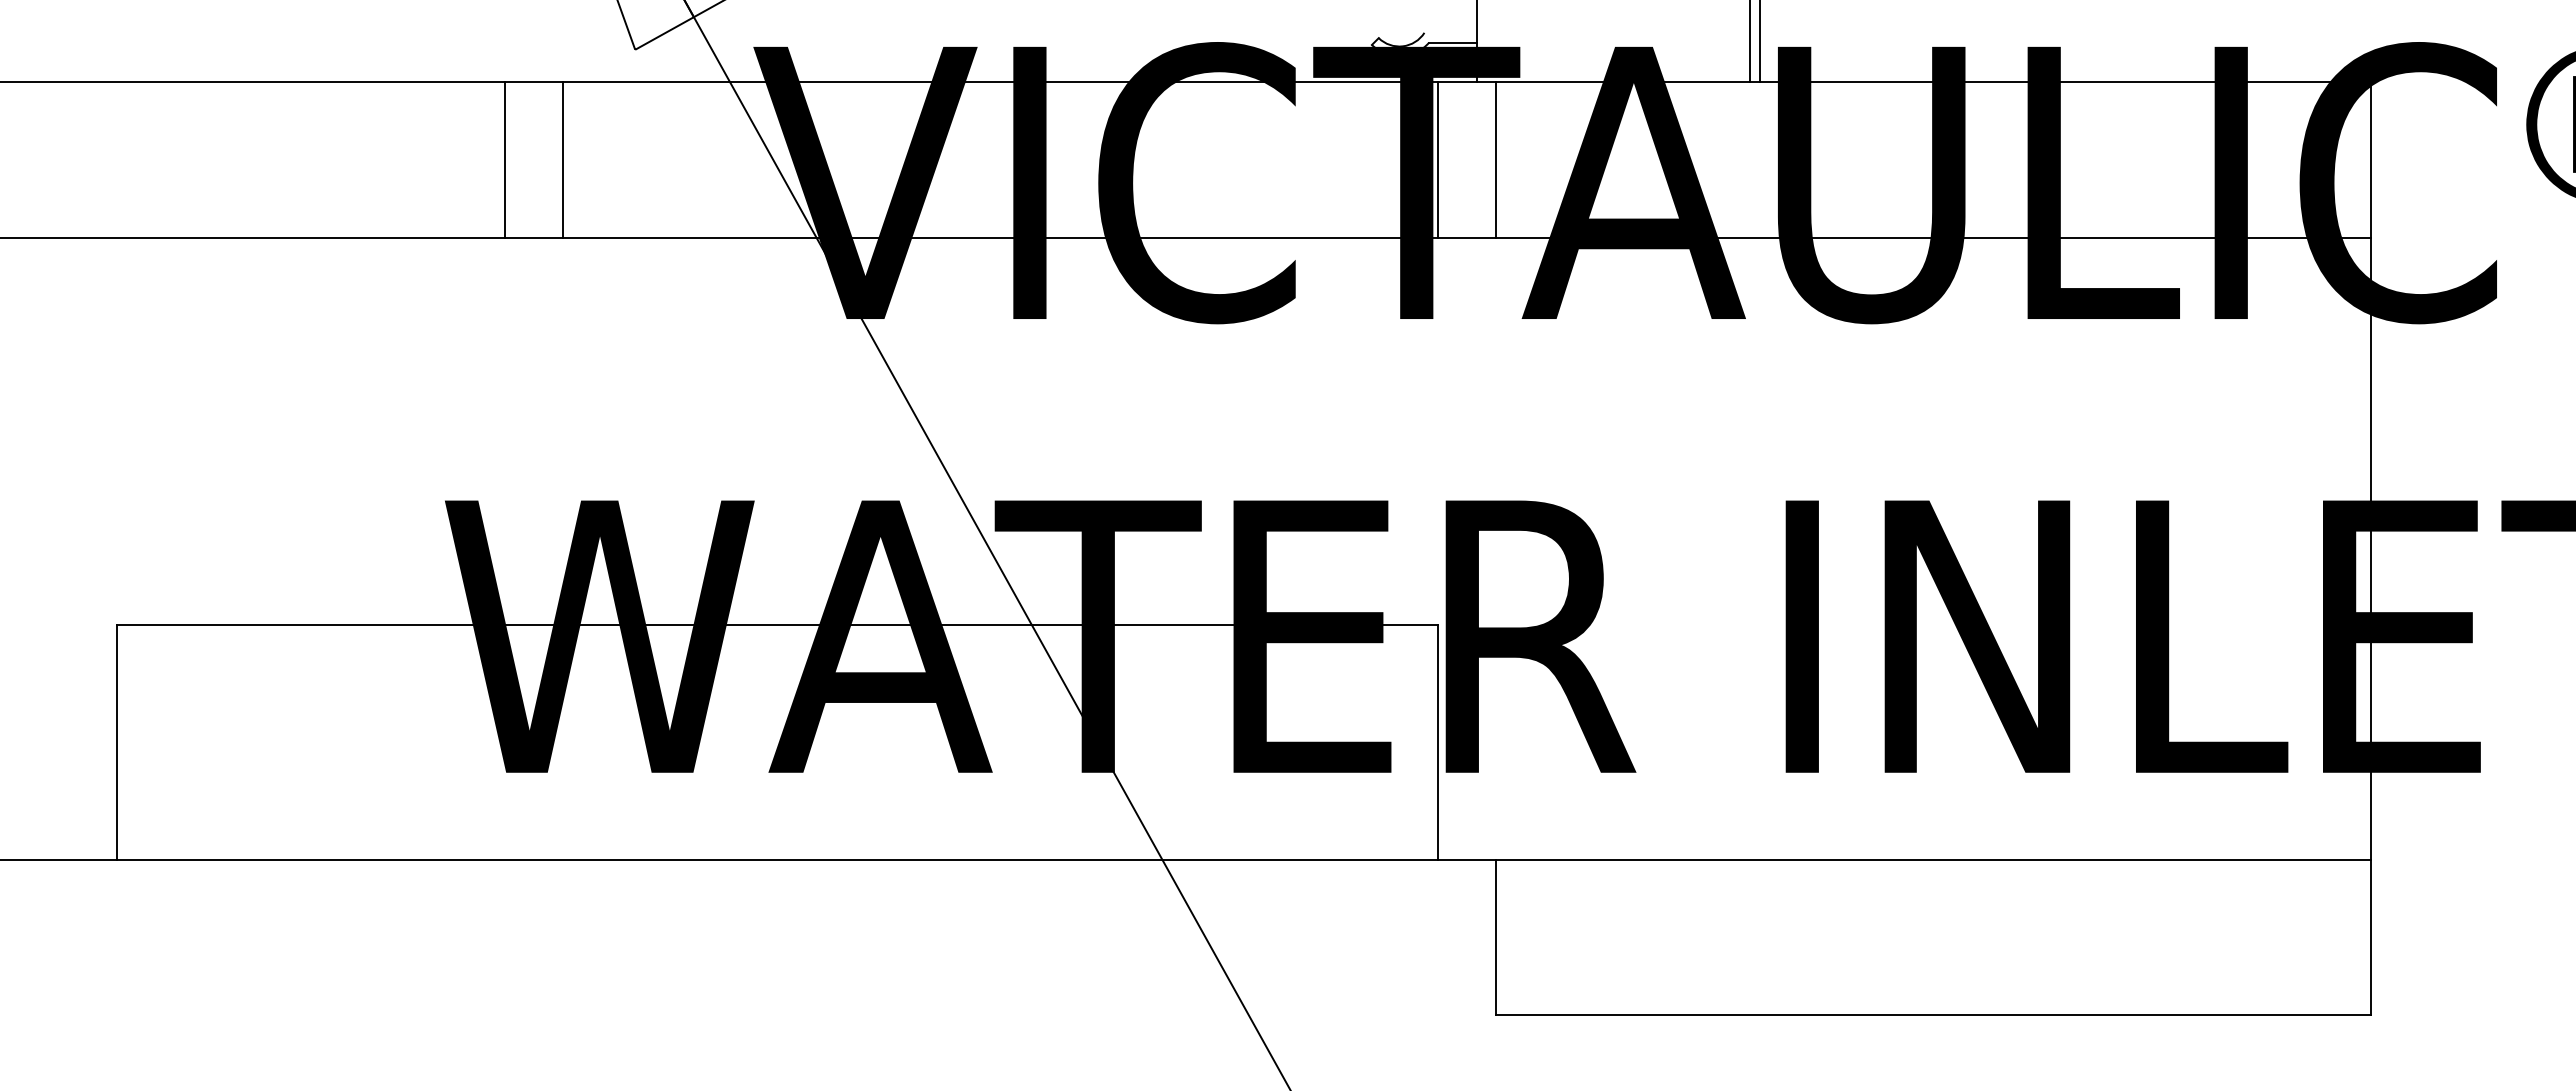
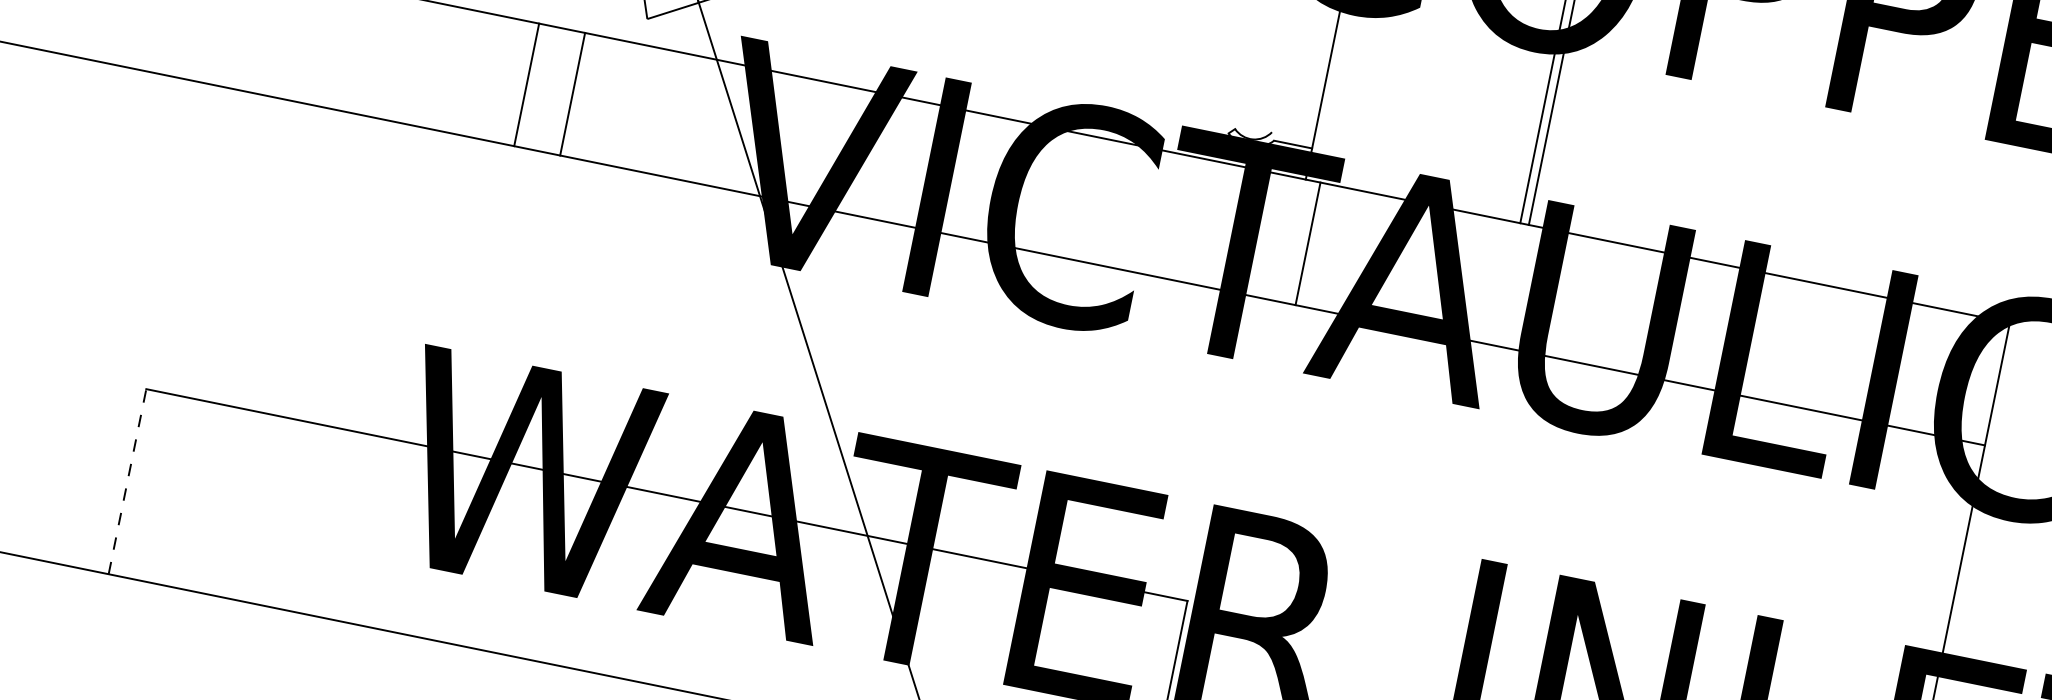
line: (1437, 159) -> (1261, 234), removed
line: (116, 741) -> (127, 481), solid -> dashed

